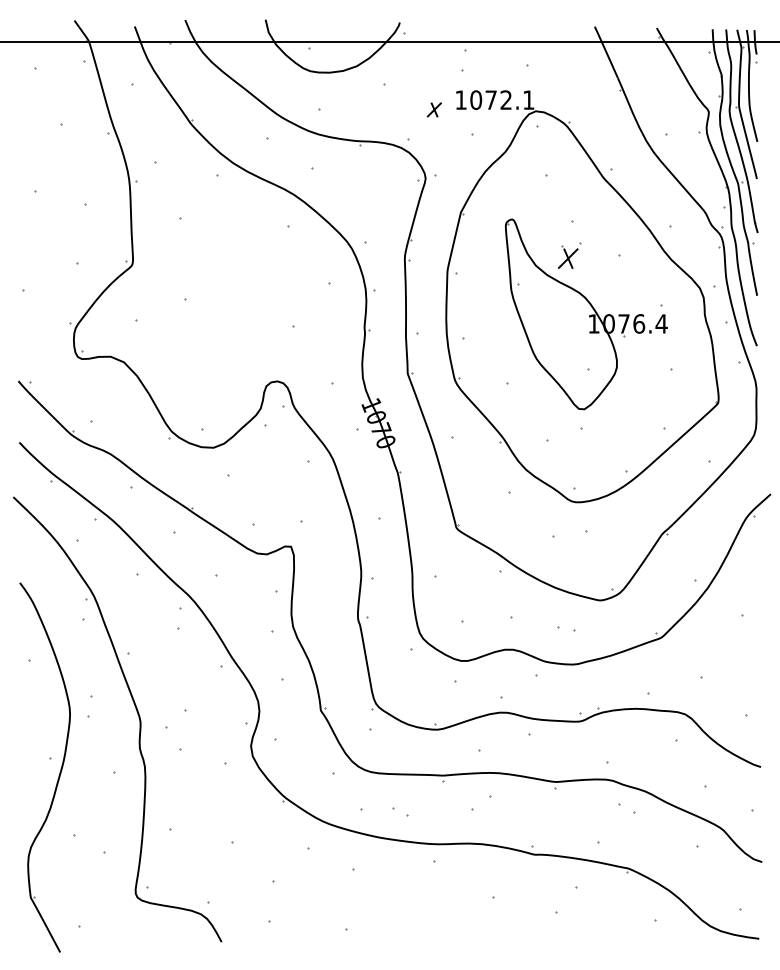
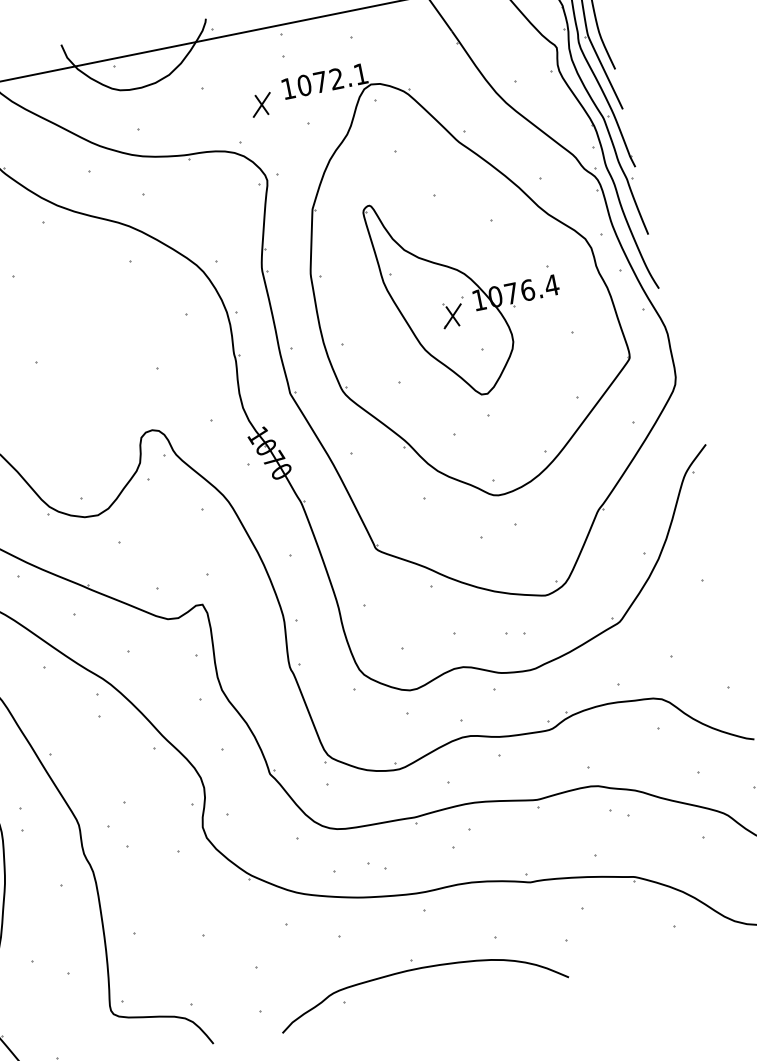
part: (434, 109) -> (261, 104), size x1.43
part: (569, 255) -> (453, 312), moved
part: (418, 912) -> (418, 969), added

